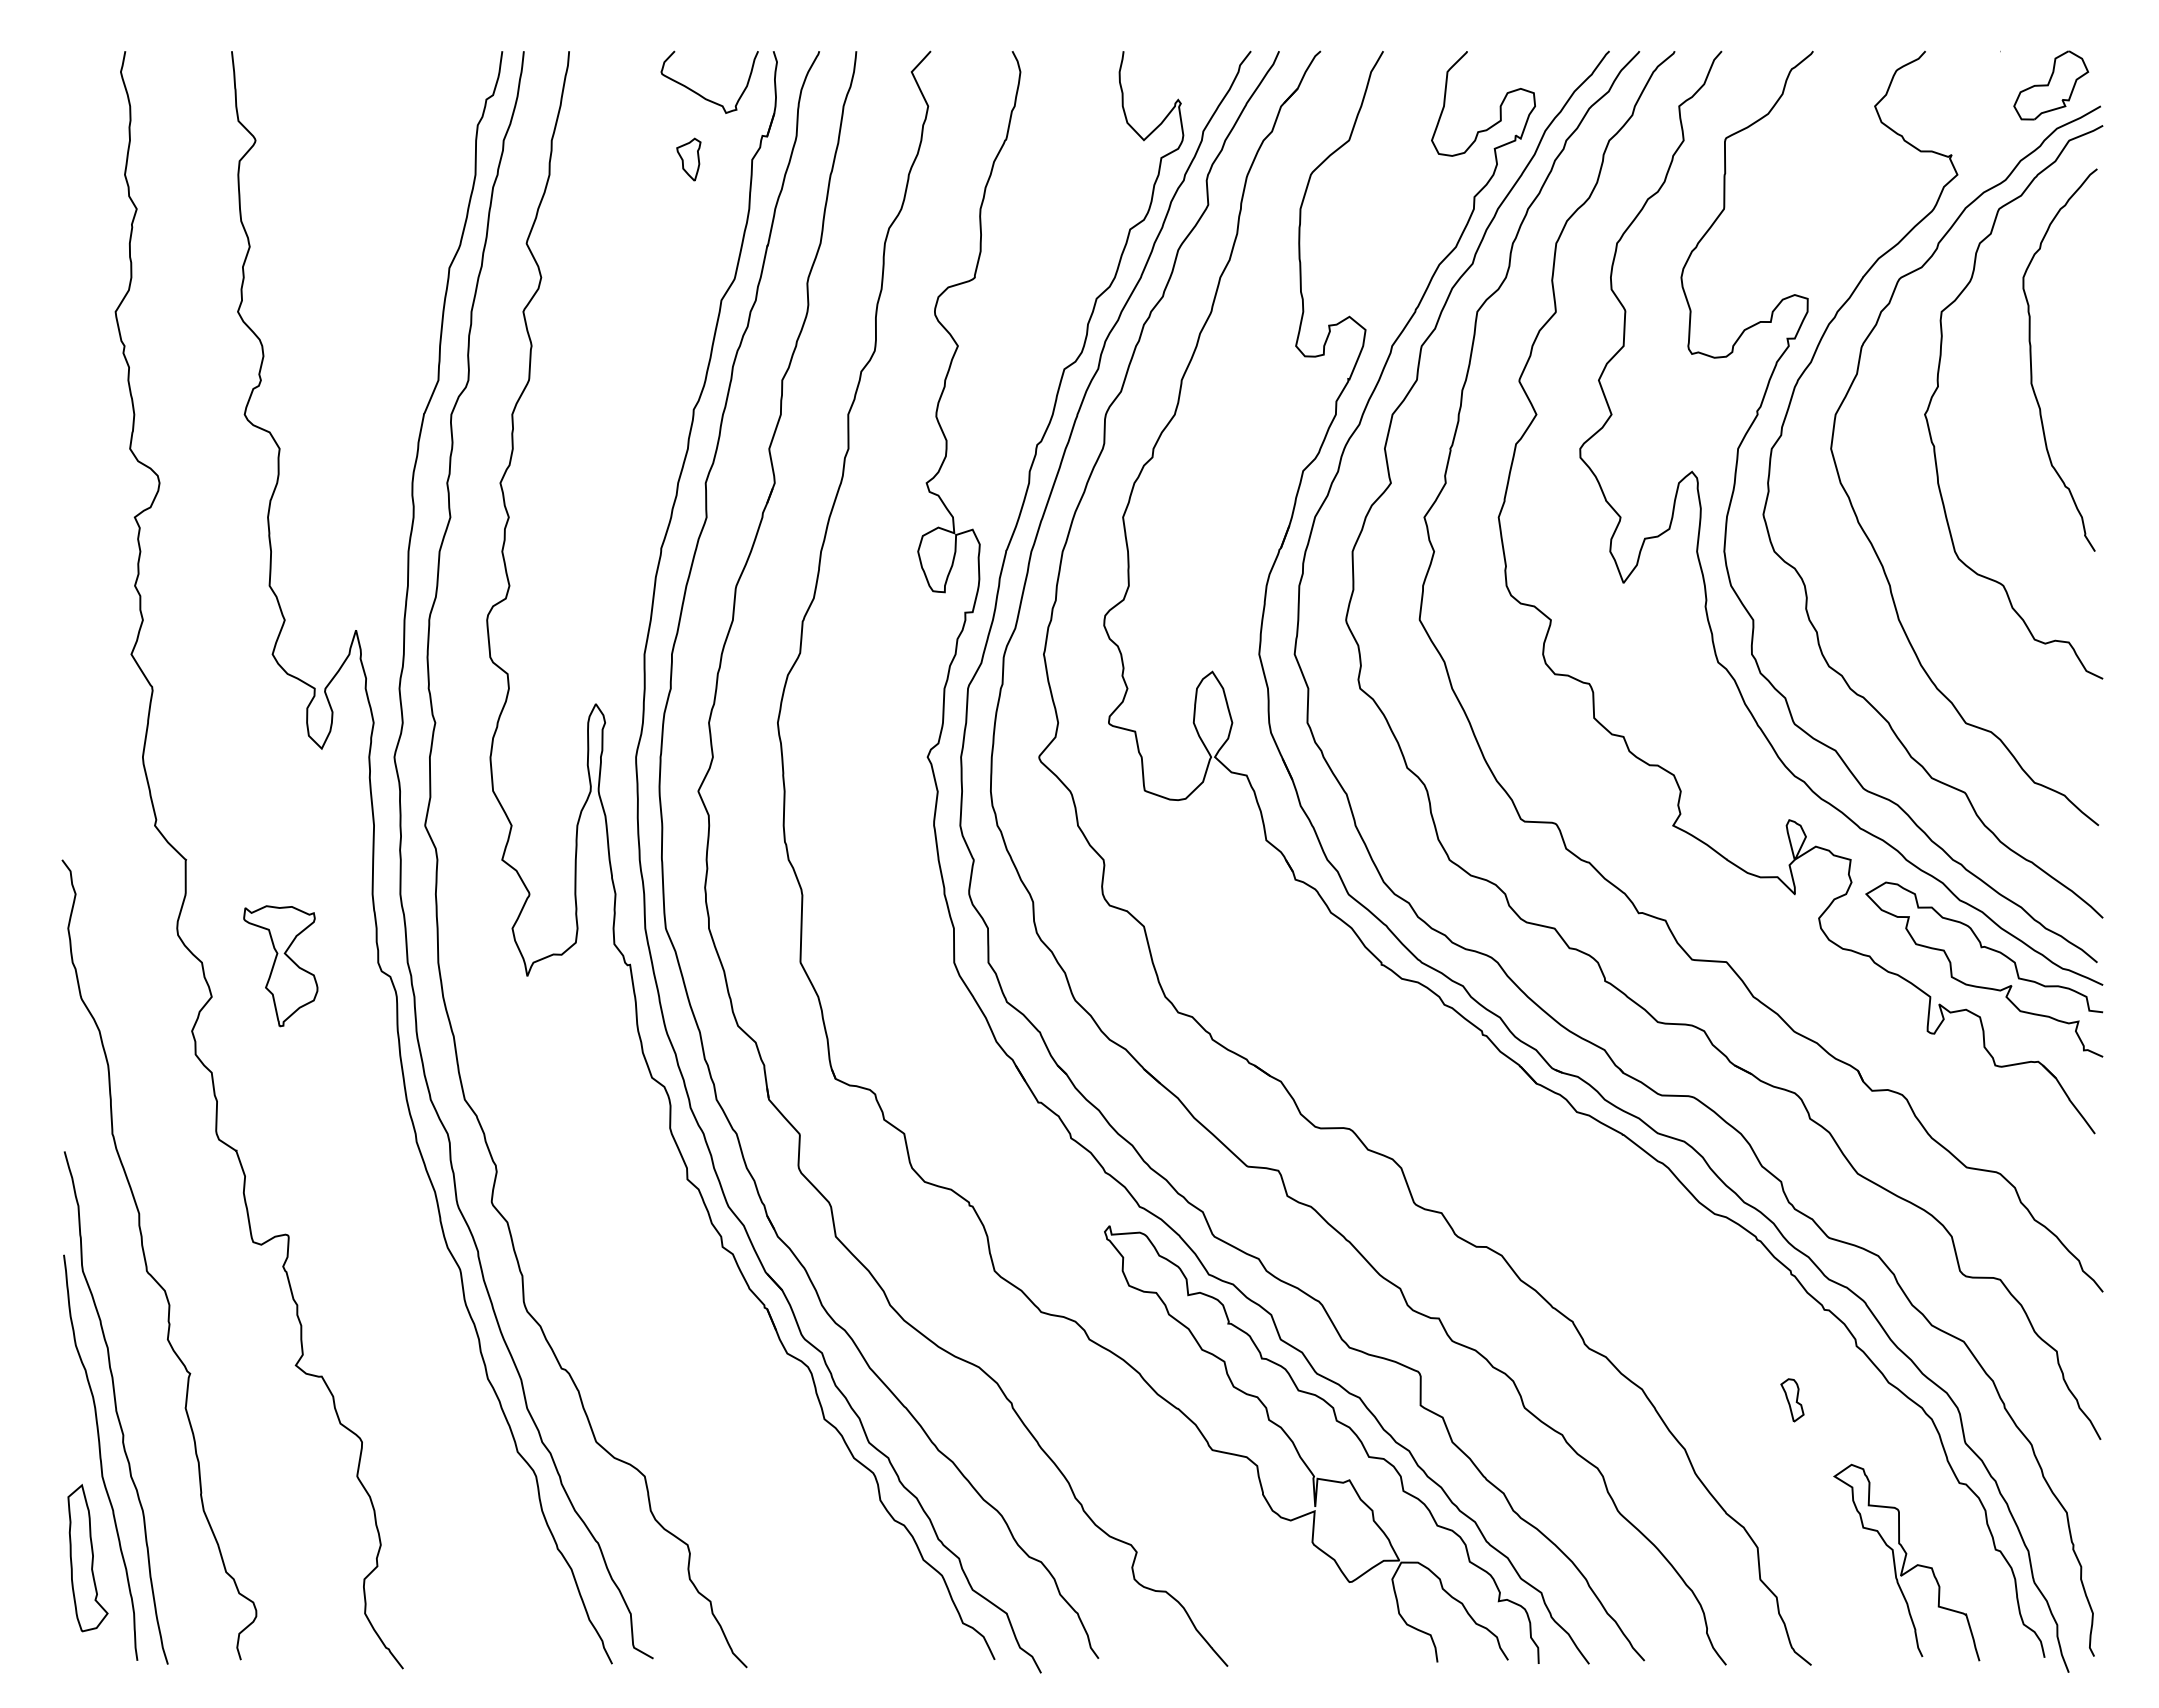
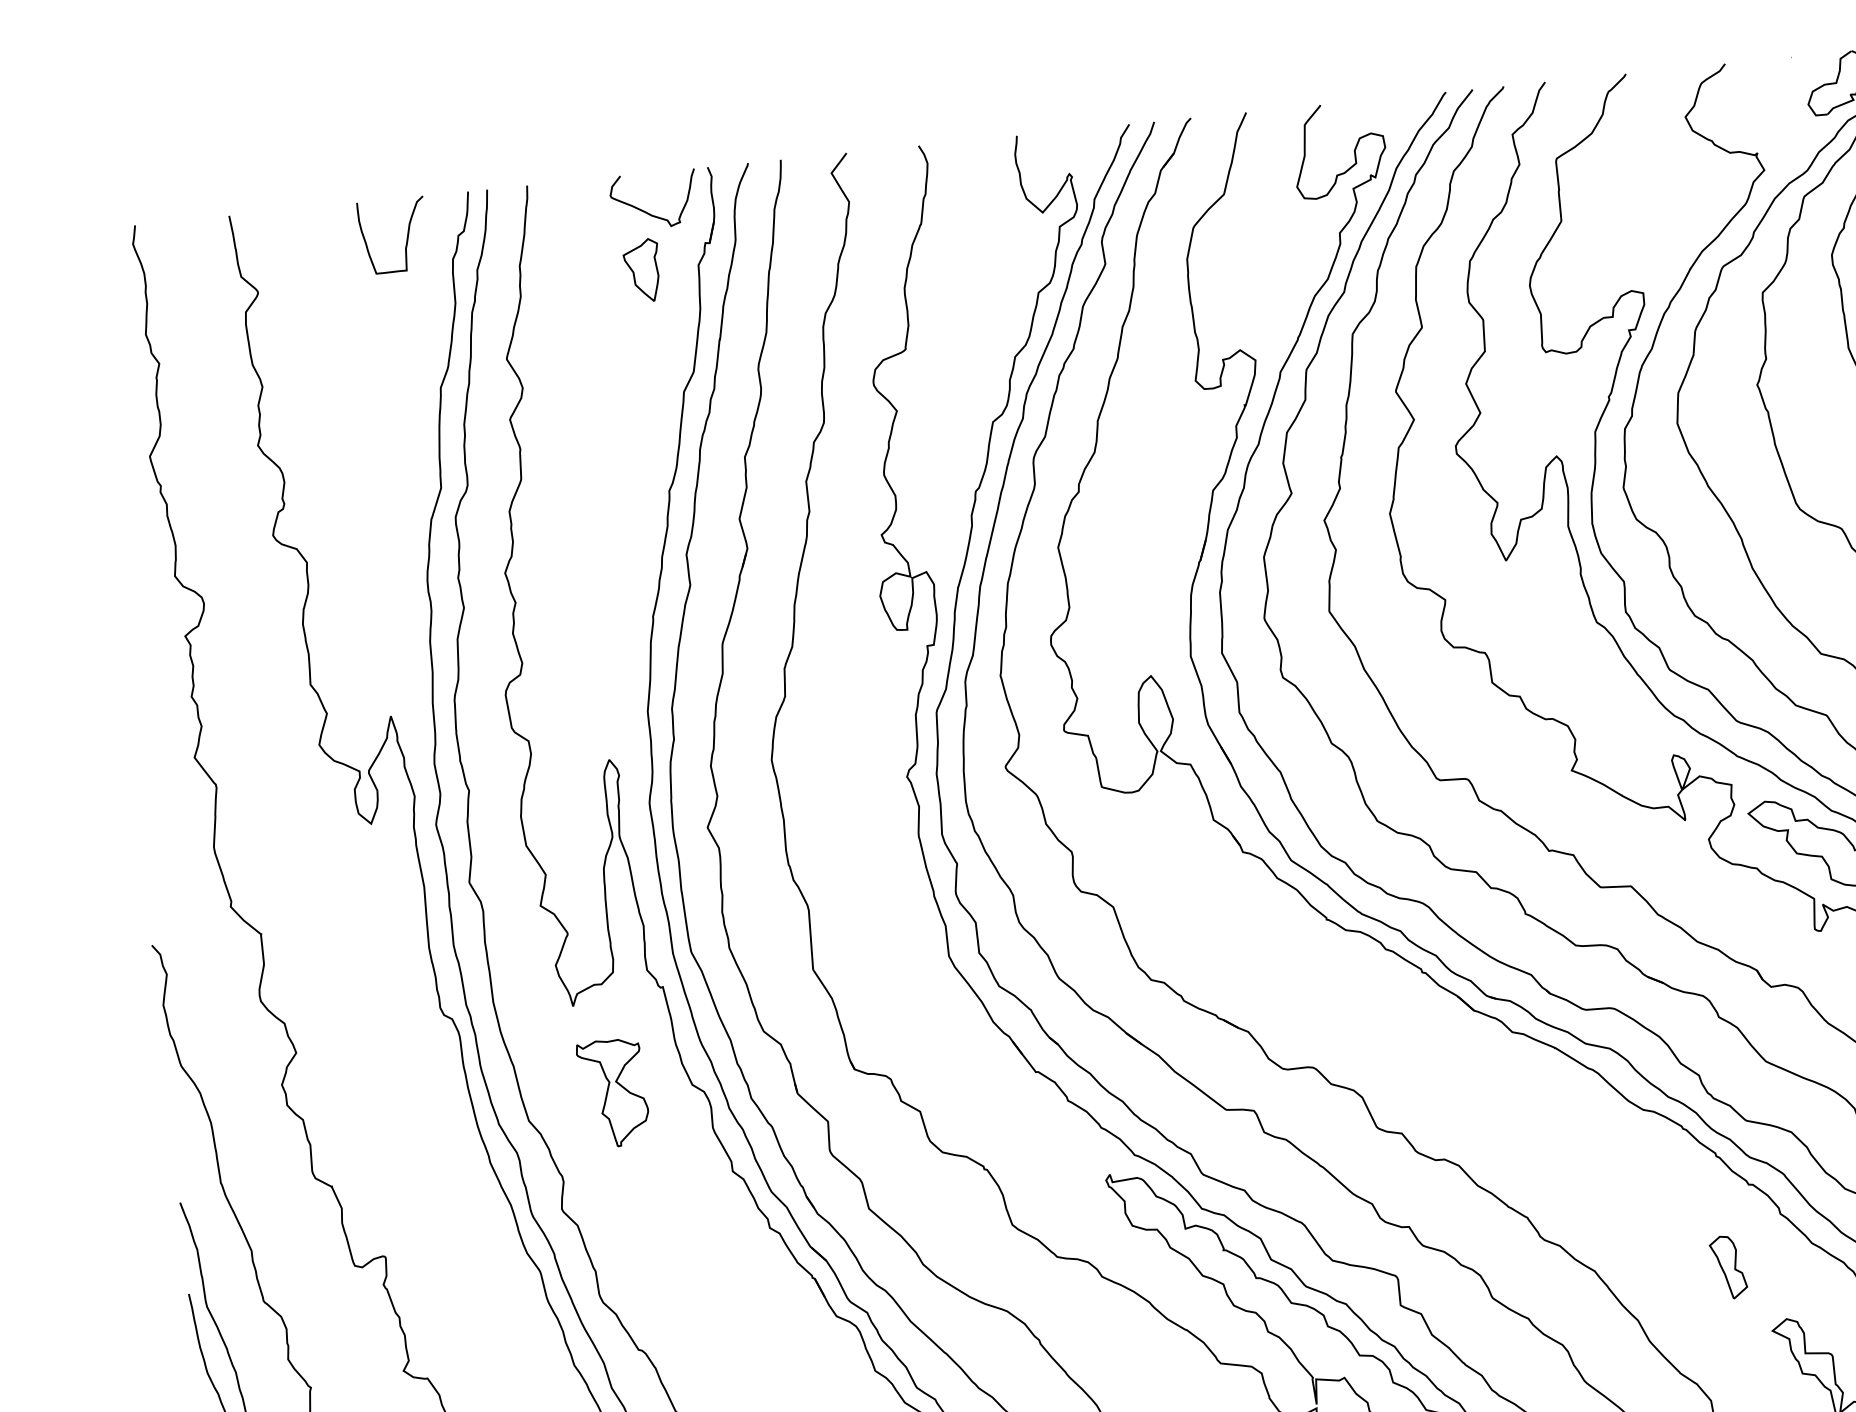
curve: (428, 95) -> (406, 237), added
part: (688, 159) -> (642, 270), size x1.67
part: (280, 966) -> (613, 1093), moved
part: (1792, 1400) -> (1728, 1267), size x1.67

